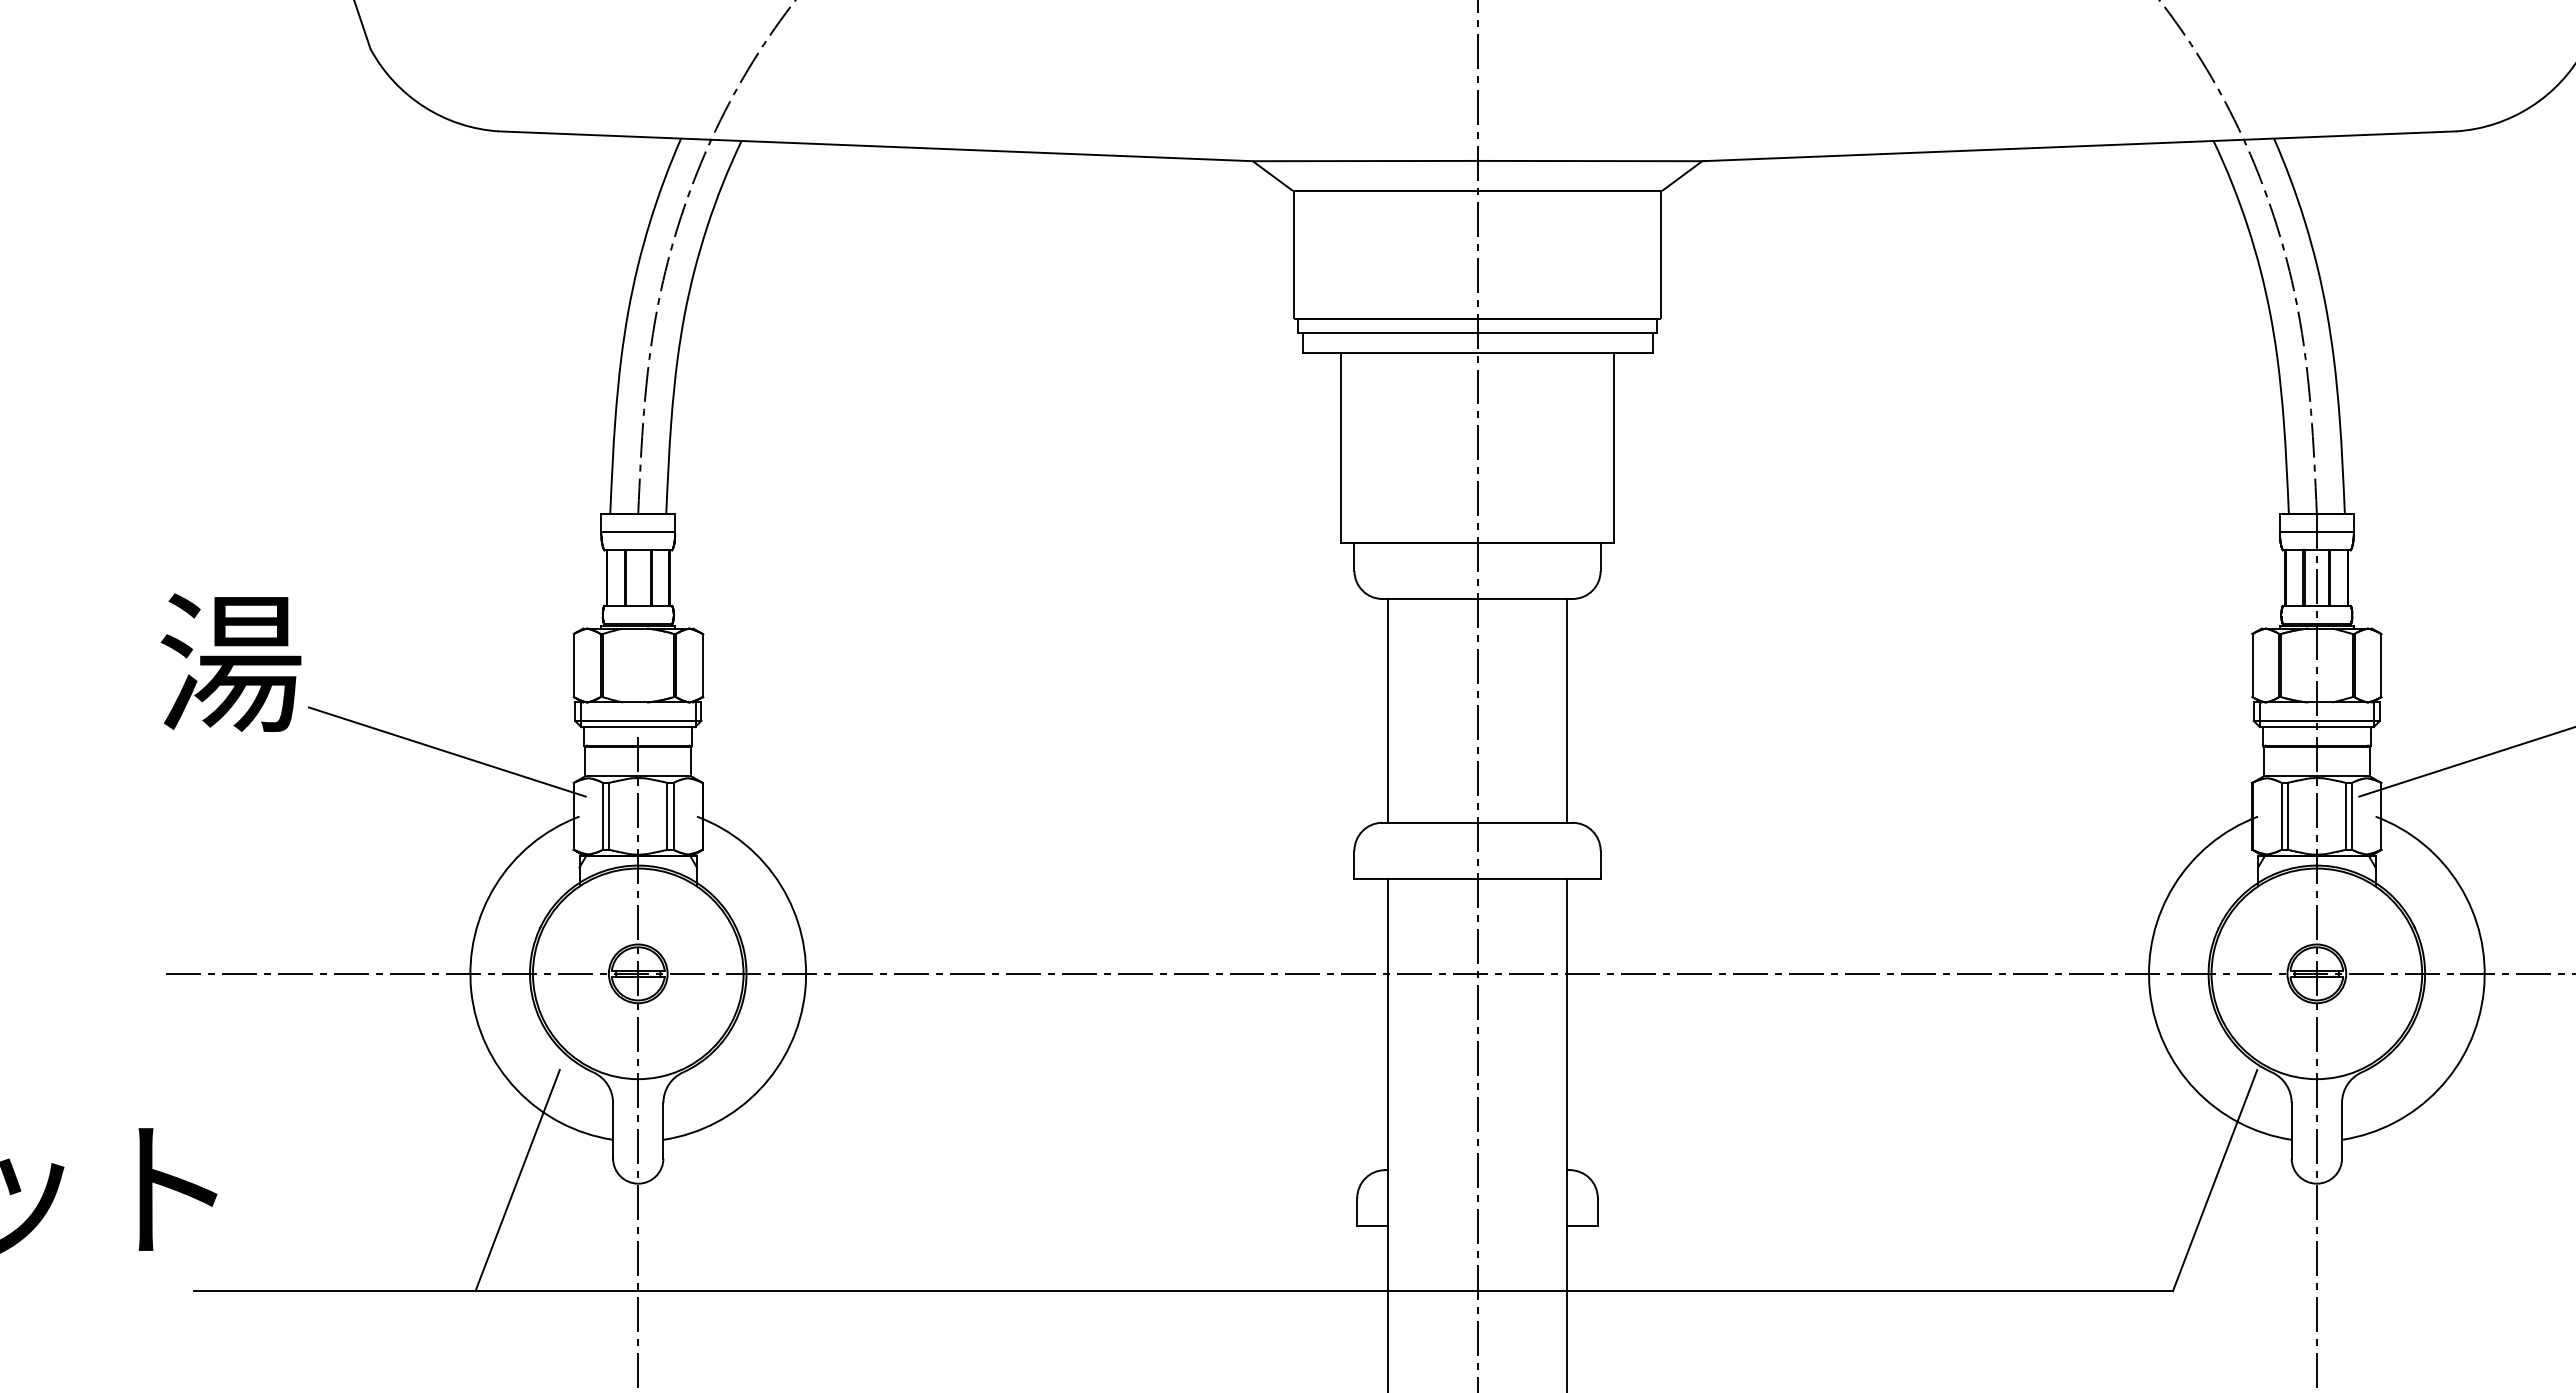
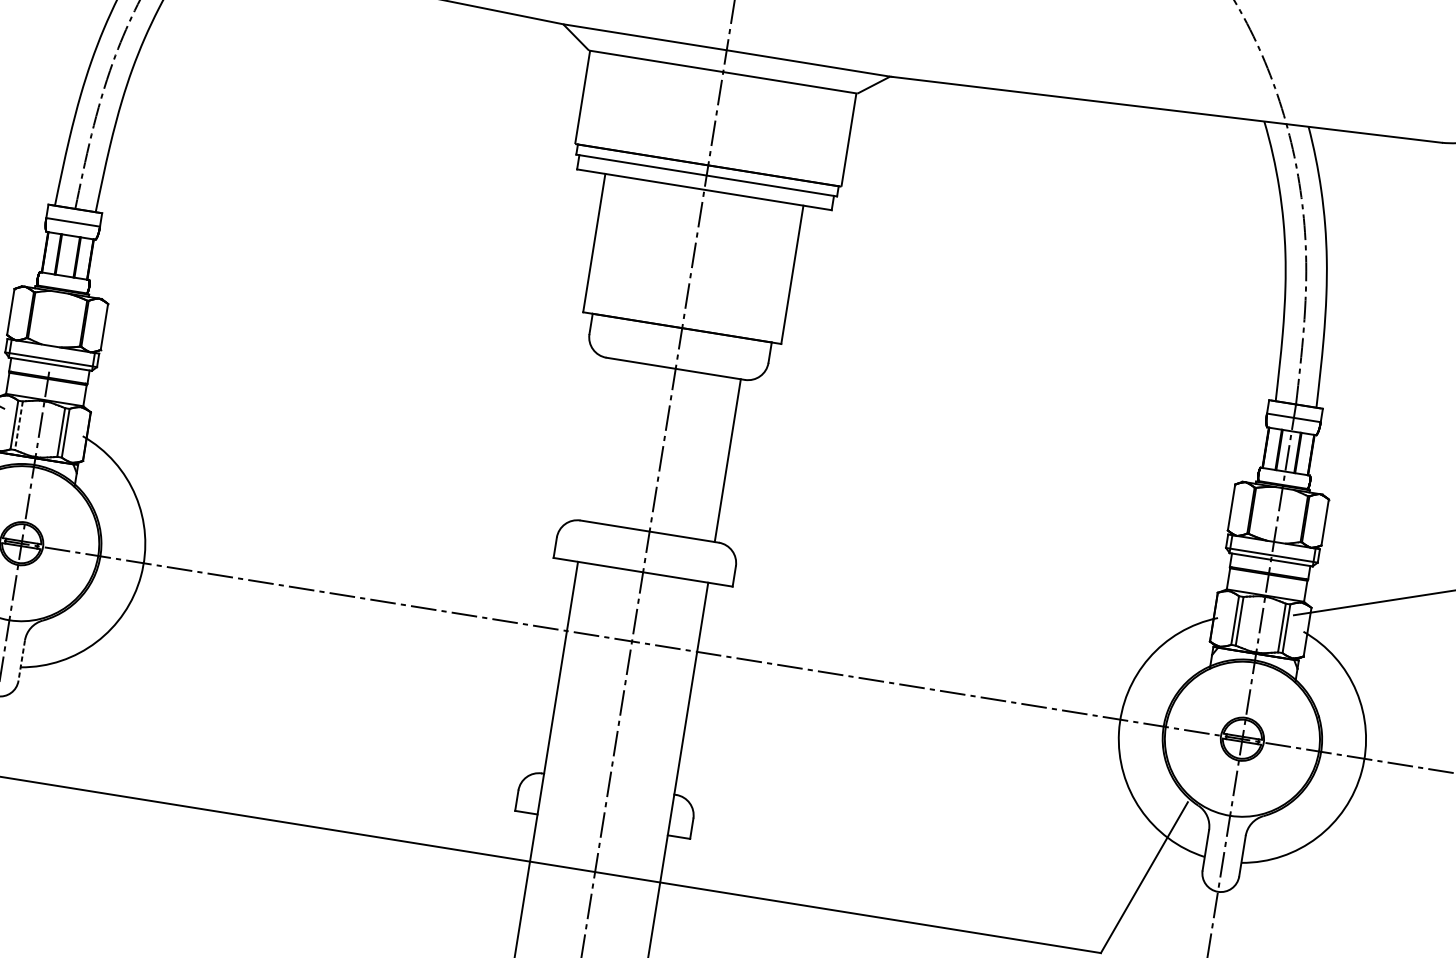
line: (1388, 710) -> (597, 439), removed
line: (609, 816) -> (19, 425), solid -> dashed
line: (663, 1130) -> (21, 660), solid -> dashed

